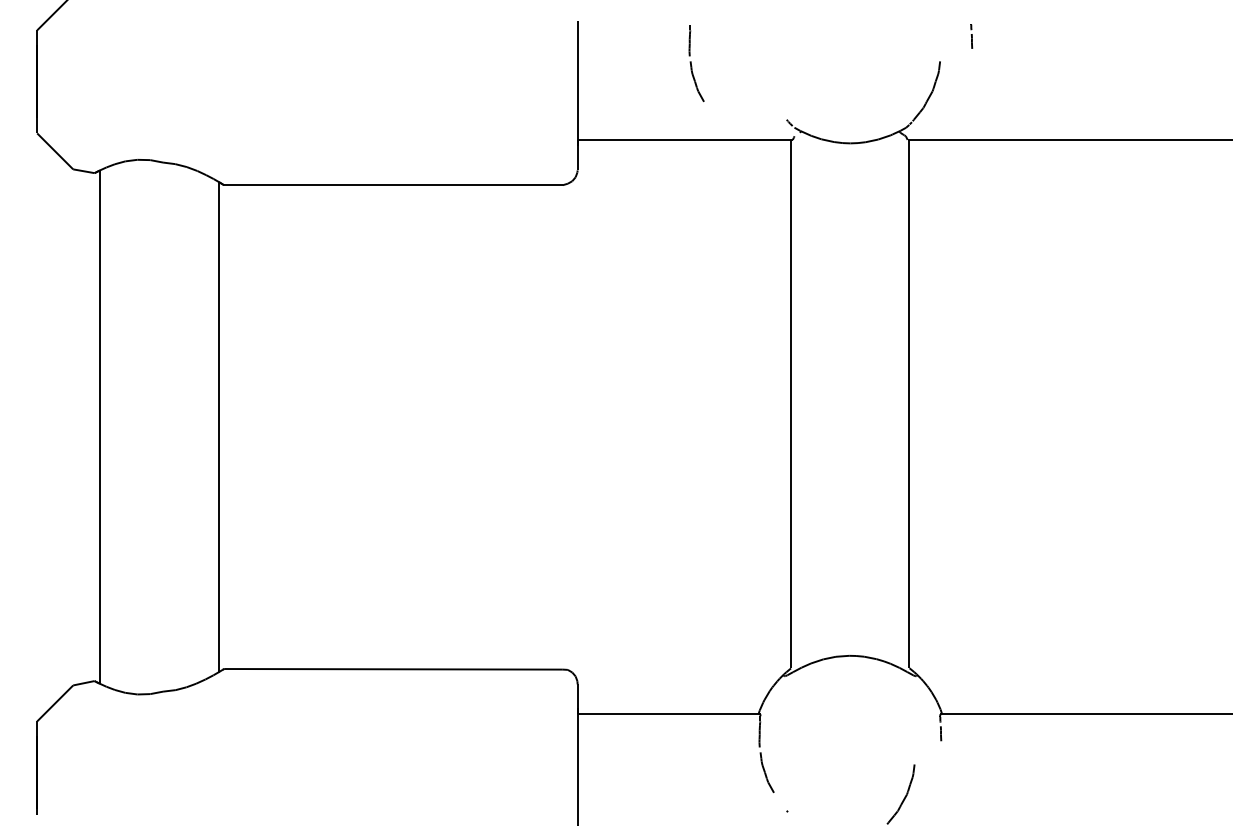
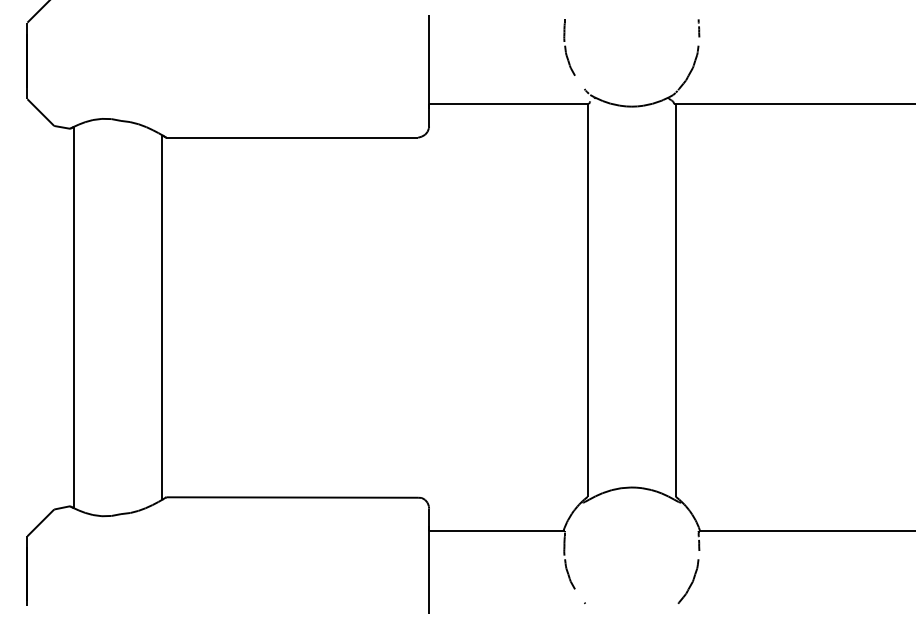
line: (971, 36) -> (698, 28), moved
part: (696, 63) -> (569, 47), moved
part: (901, 794) -> (688, 581), moved

